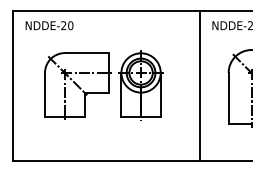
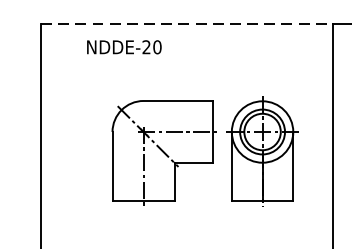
line: (107, 10) -> (188, 23), solid -> dashed
text: (49, 25) -> (124, 46), moved
part: (103, 85) -> (203, 151), moved

